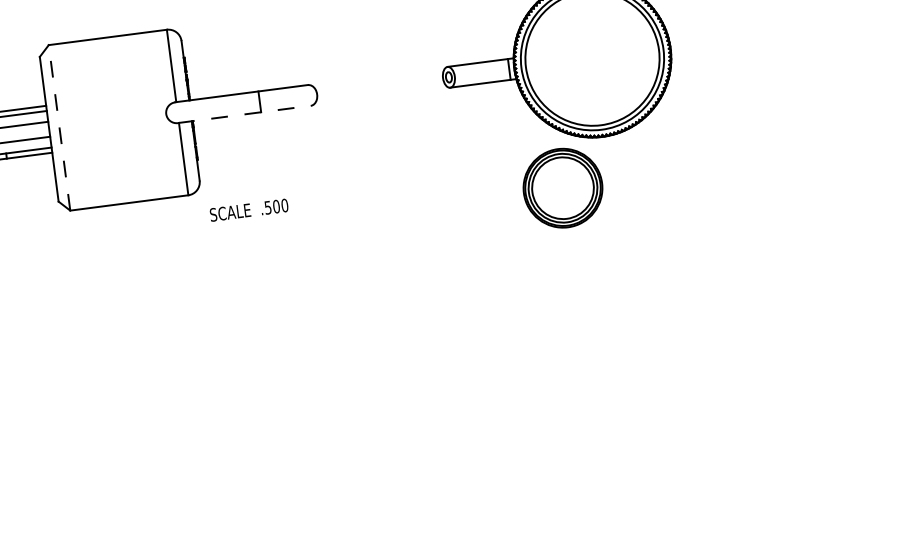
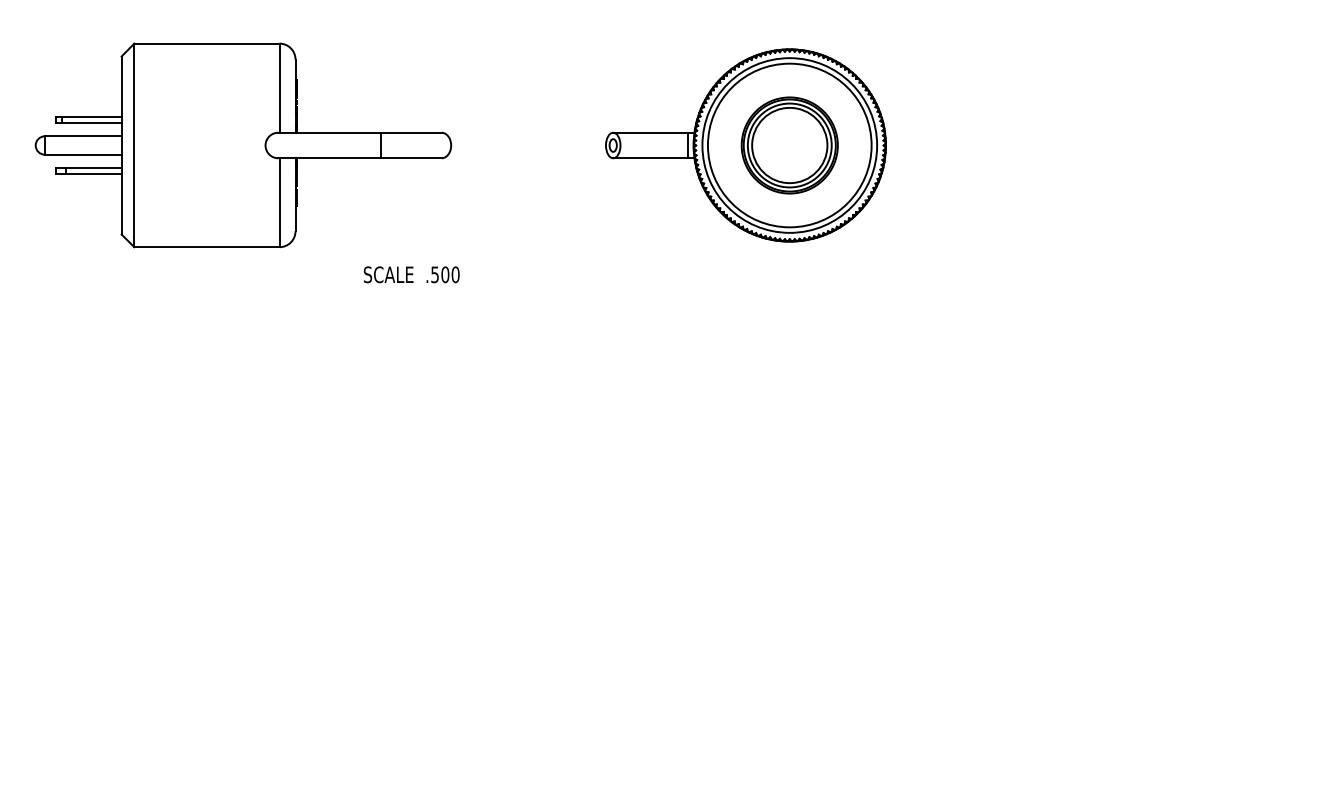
line: (244, 114) -> (359, 158), dashed -> solid
line: (59, 127) -> (134, 145), dashed -> solid
part: (562, 188) -> (789, 145), moved
text: (248, 209) -> (411, 274), moved

